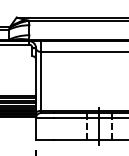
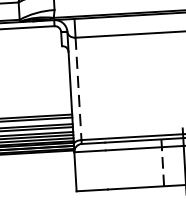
line: (40, 81) -> (78, 89), solid -> dashed

